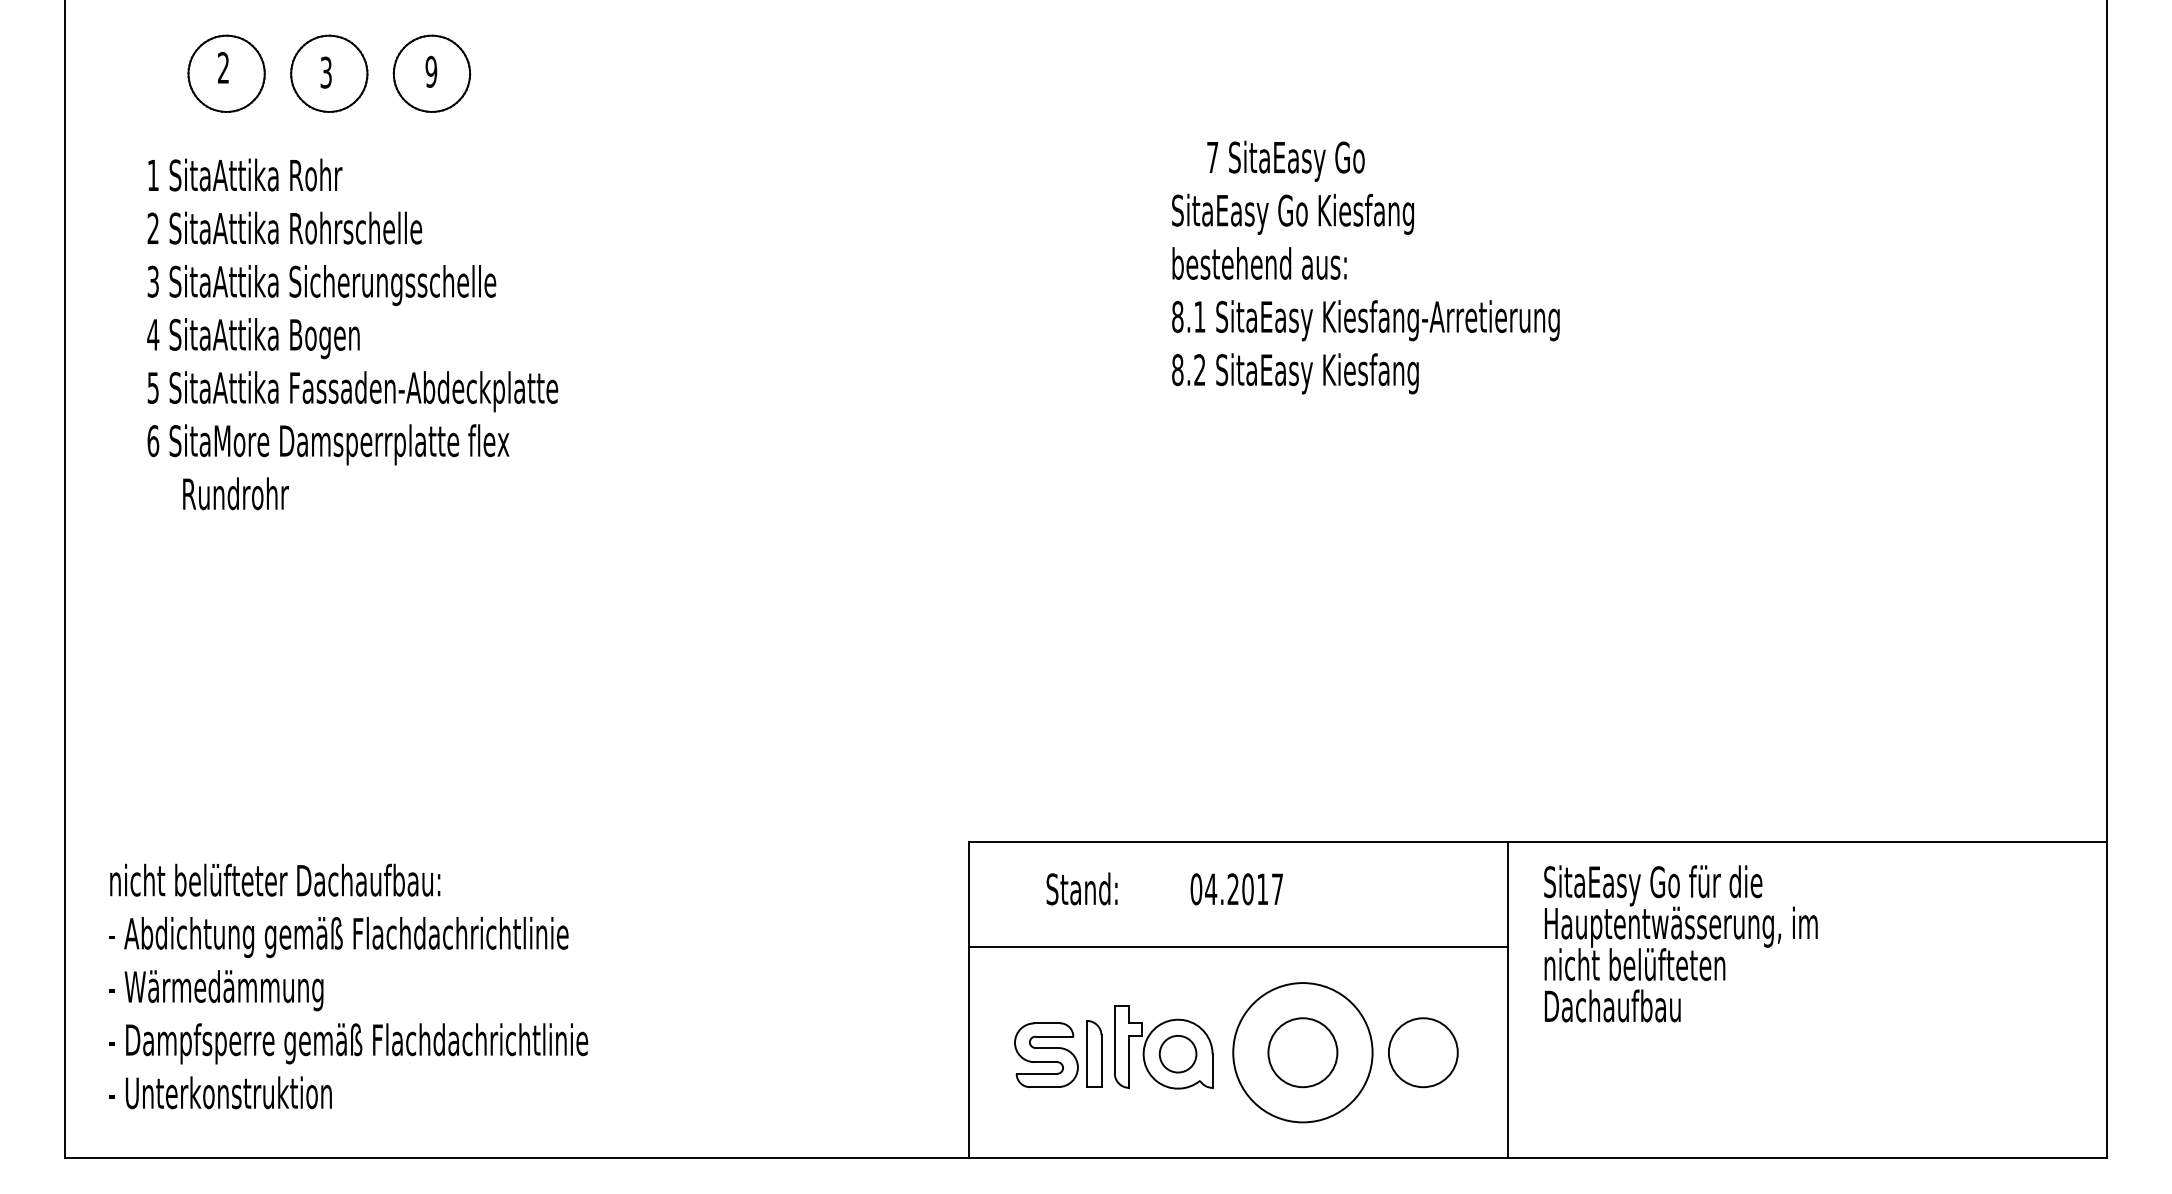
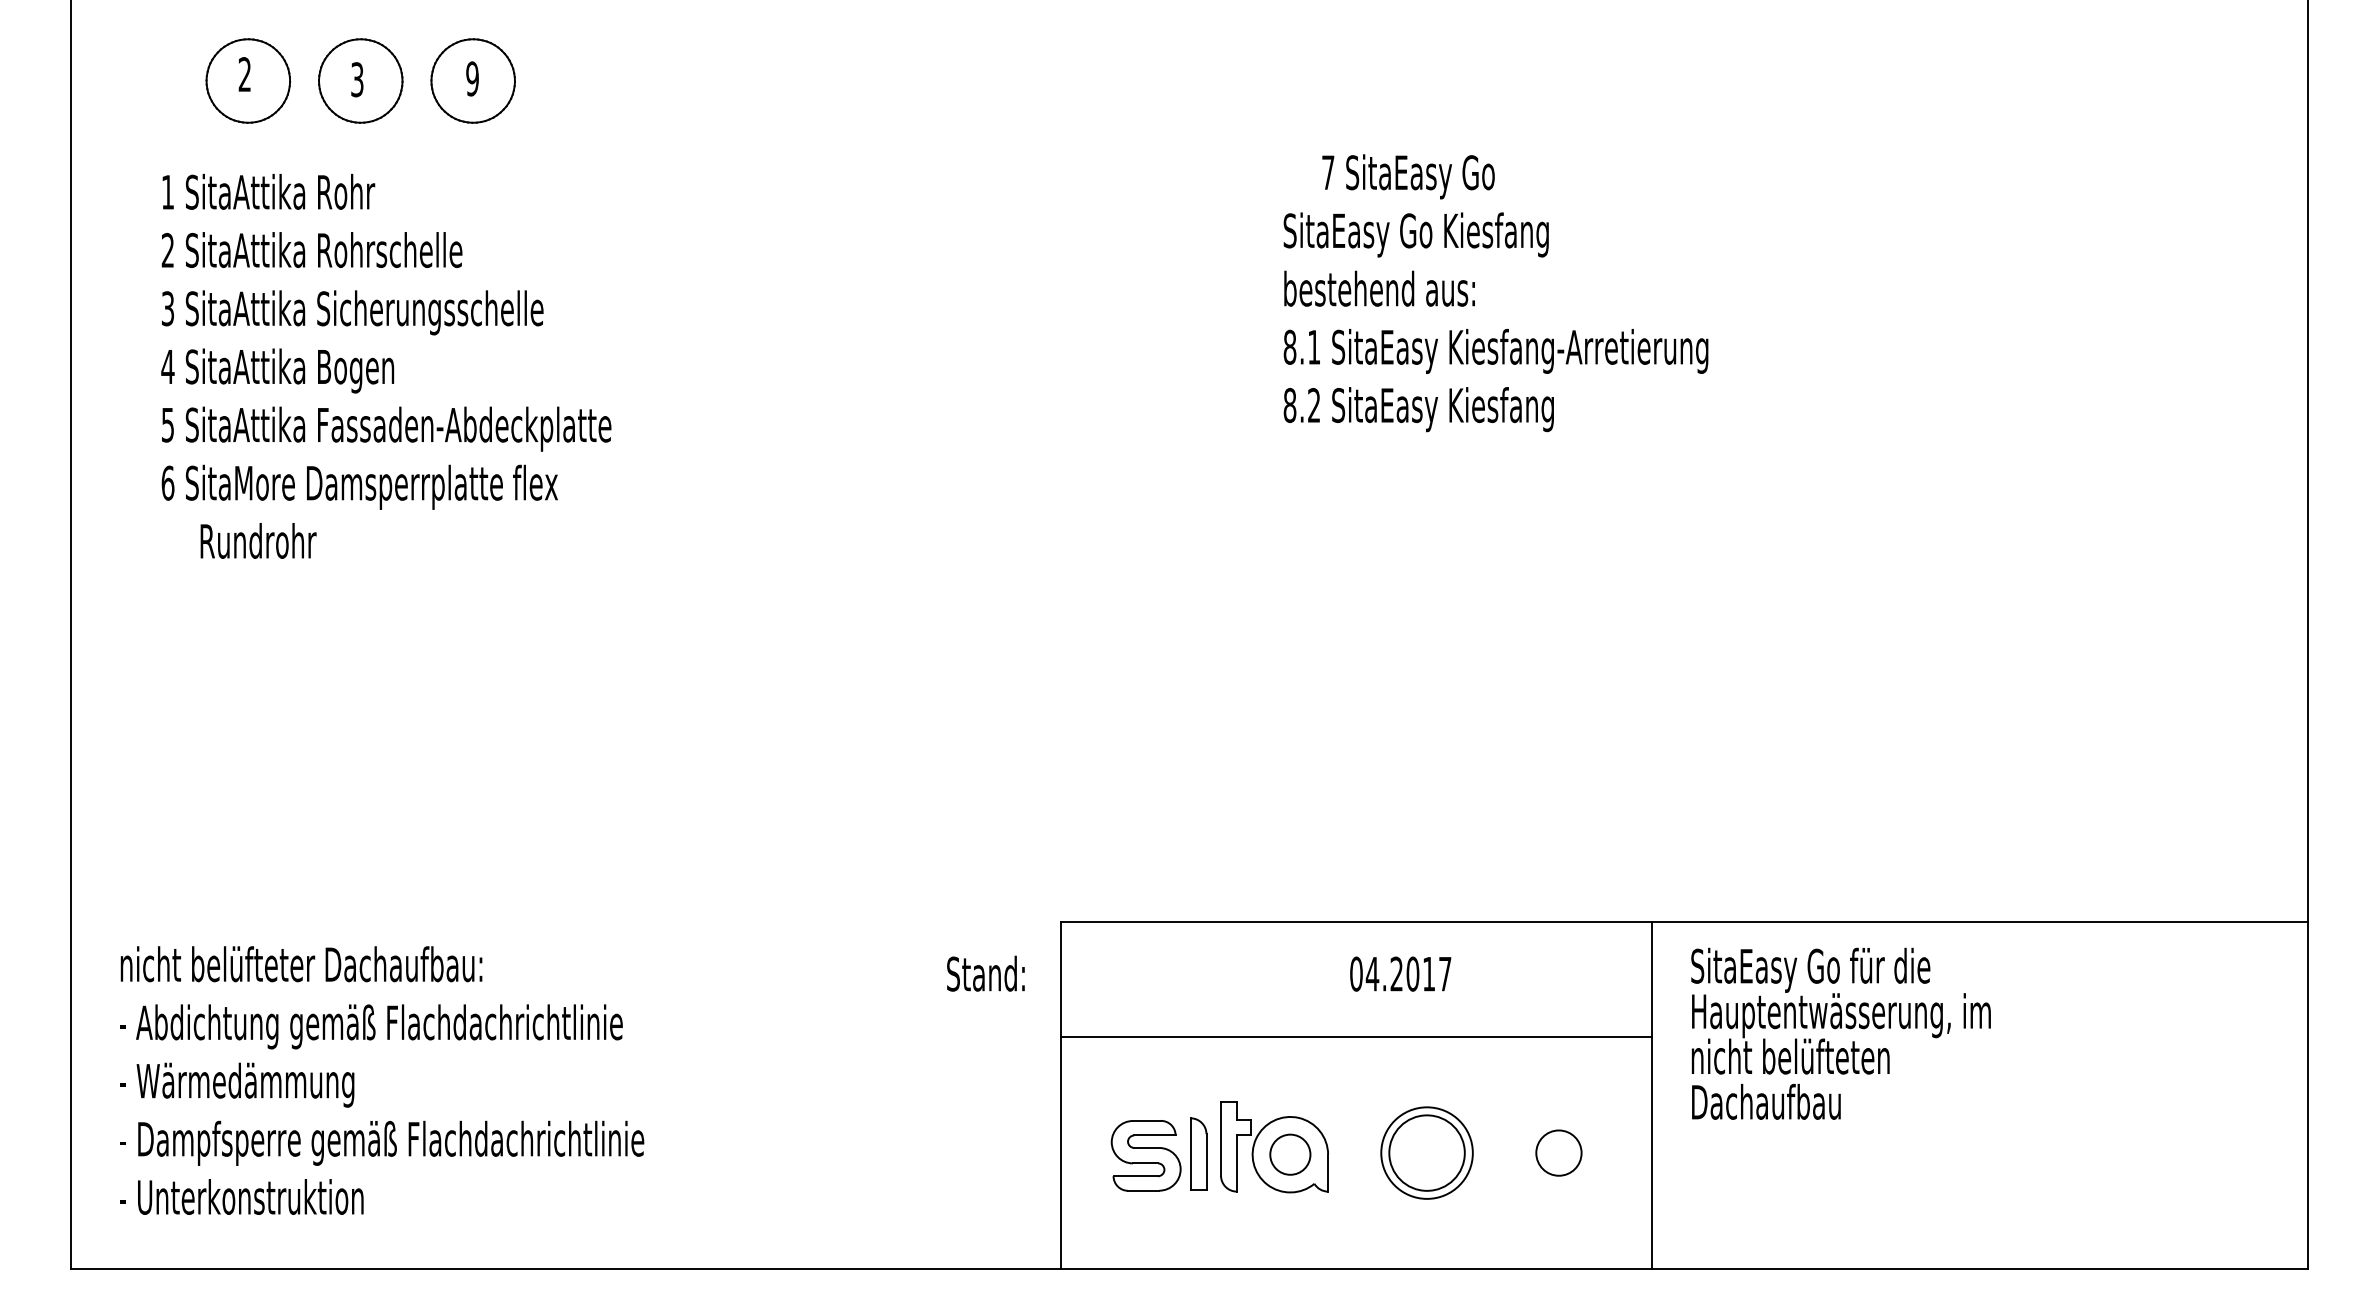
text: (1081, 888) -> (985, 973), moved
text: (1236, 889) -> (1400, 974), moved
circle: (1302, 1052) -> (1426, 1152), size x0.6
circle: (1422, 1052) -> (1558, 1152), size x0.6

